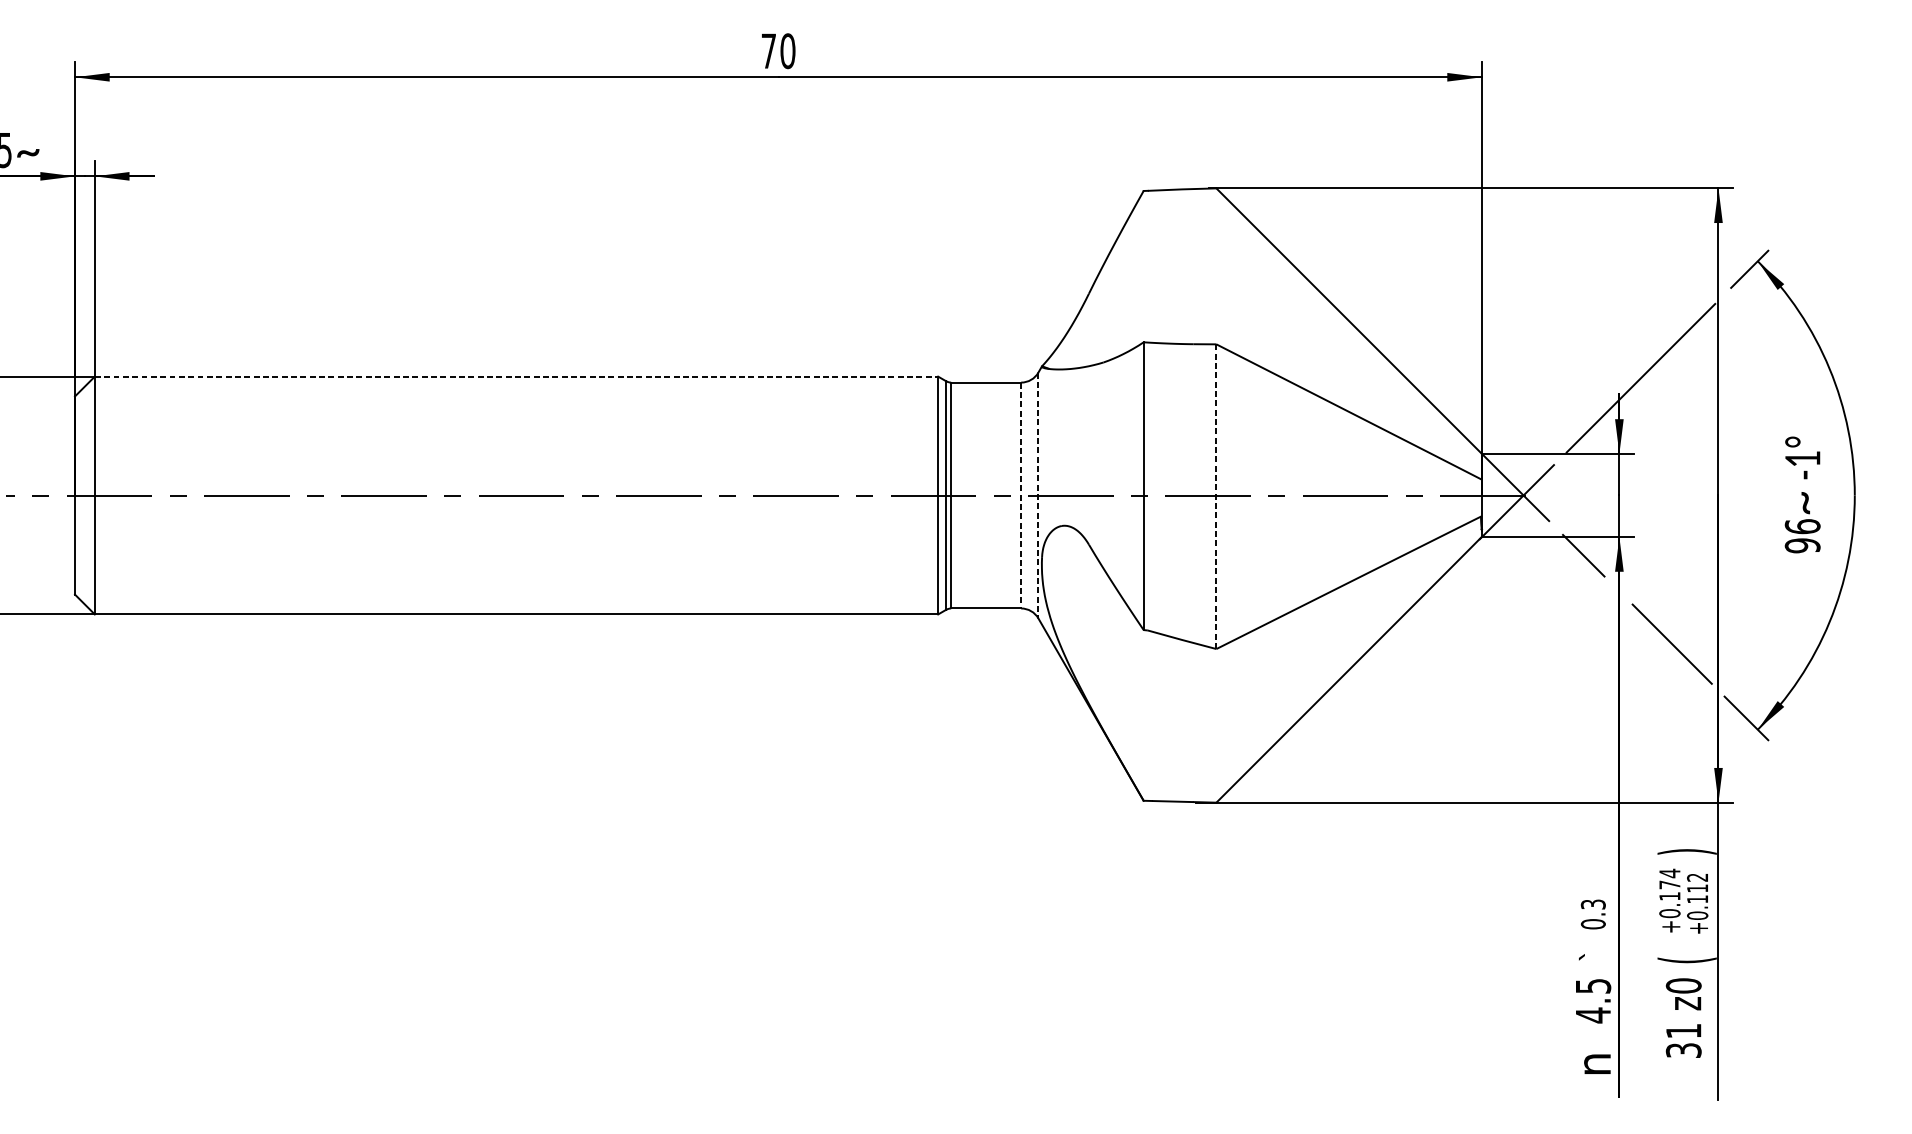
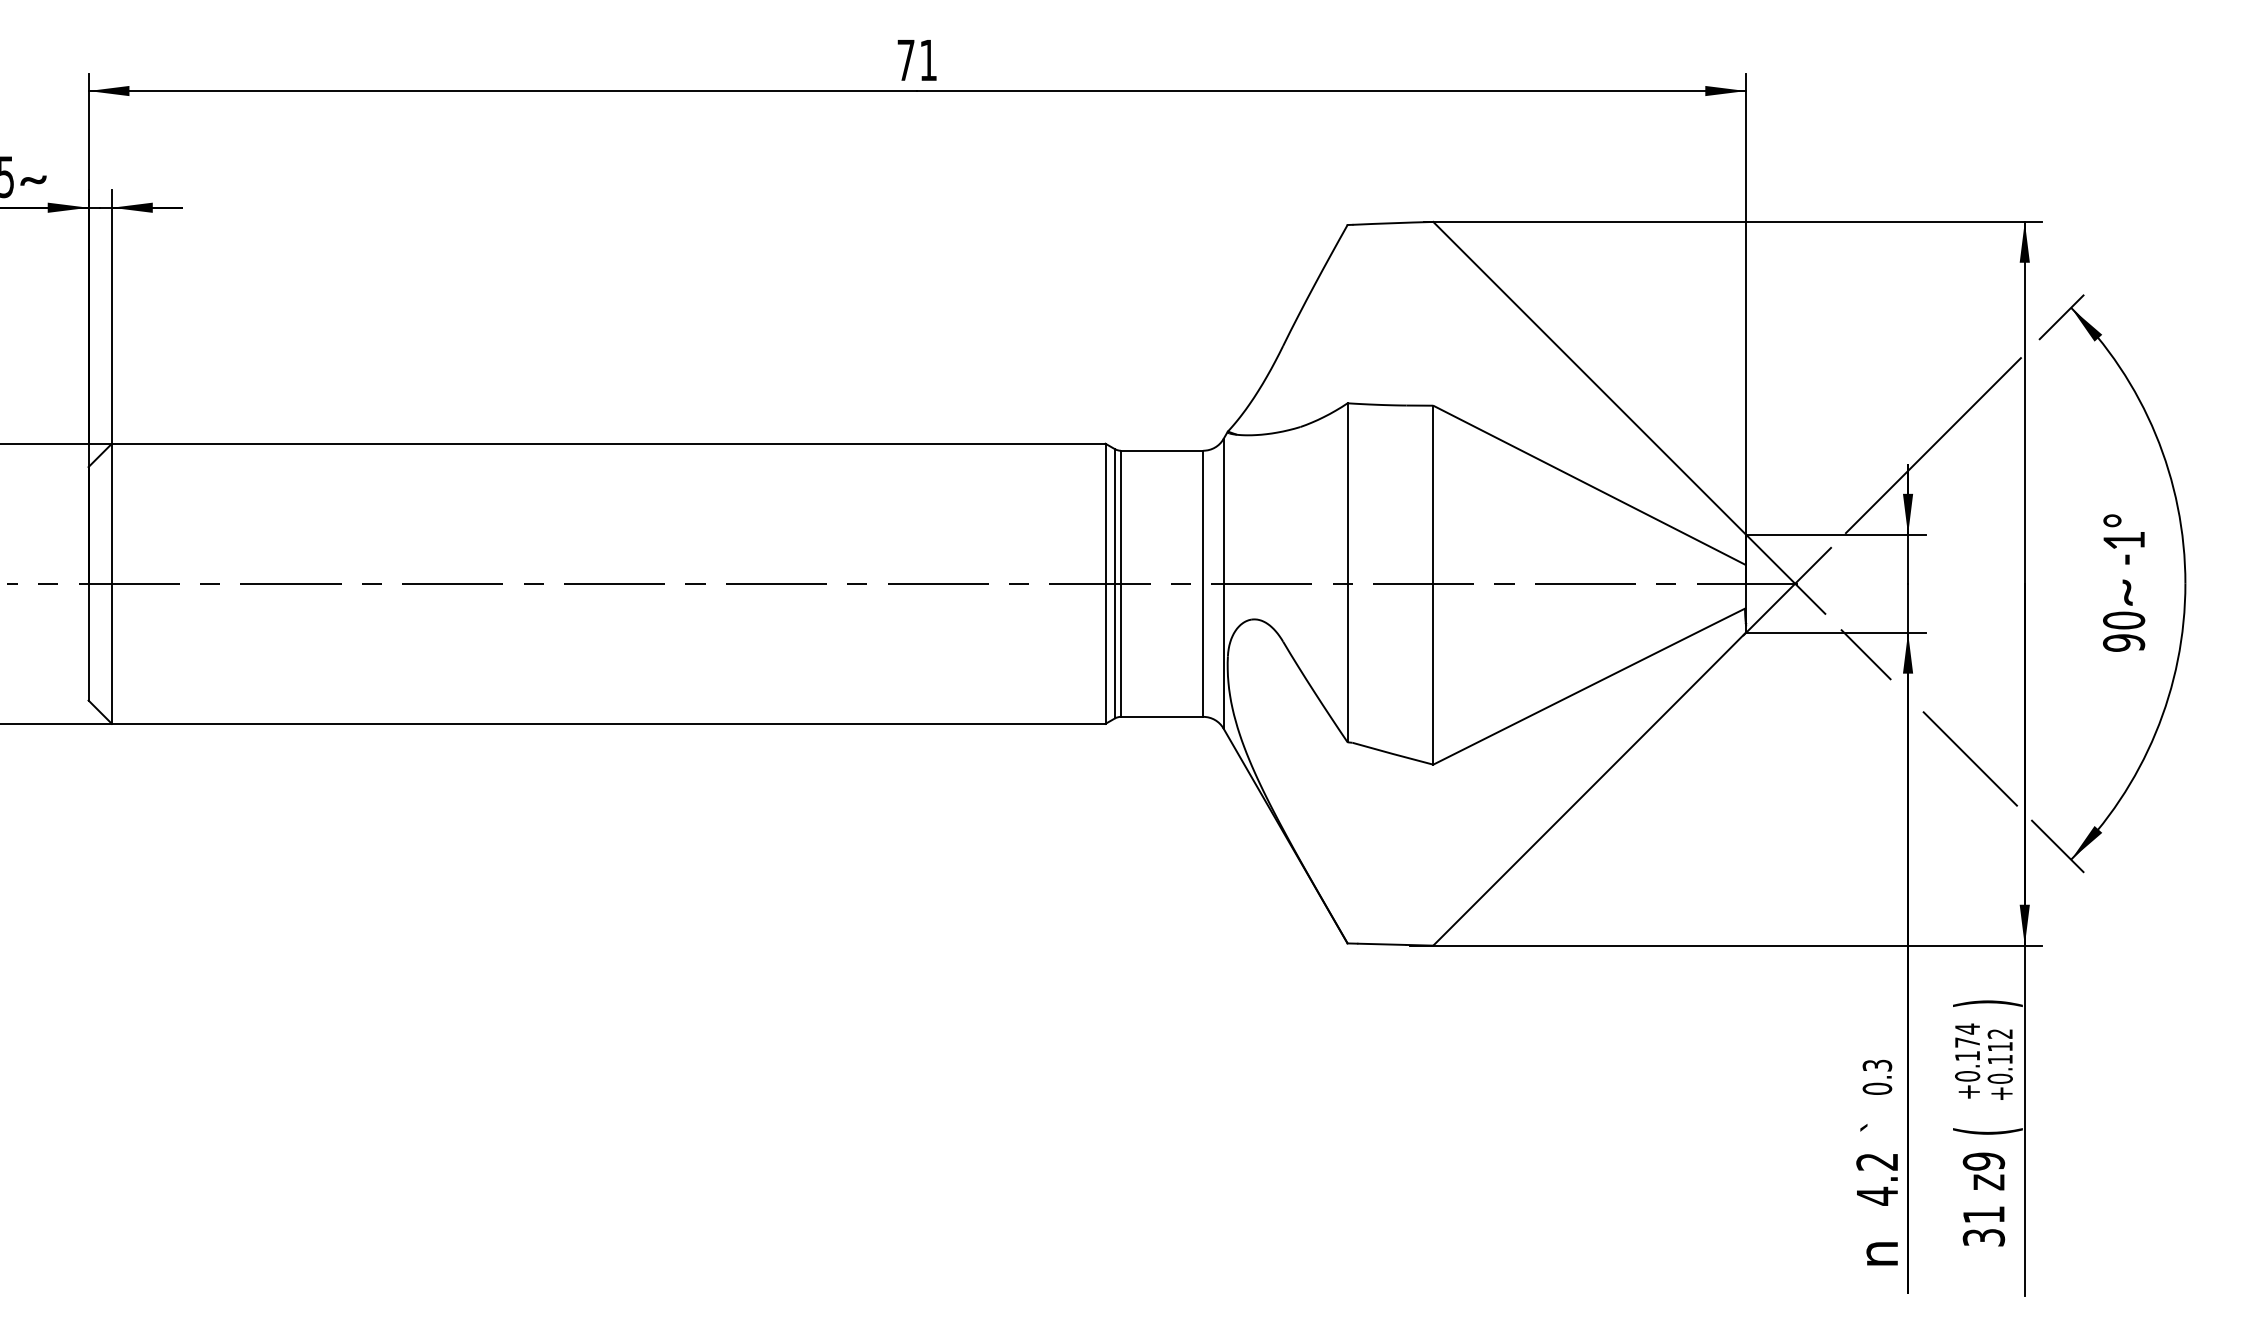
text: (787, 51) -> (928, 60), 70 -> 71
line: (516, 376) -> (608, 443), dashed -> solid
line: (1038, 495) -> (1223, 583), dashed -> solid
line: (1021, 496) -> (1203, 584), dashed -> solid
line: (1216, 496) -> (1433, 585), dashed -> solid
text: (1802, 526) -> (2123, 620), 96 -> 90
text: (1593, 985) -> (1877, 1161), 4.5 -> 4.2
text: (1684, 985) -> (1984, 1161), z0 -> z9

